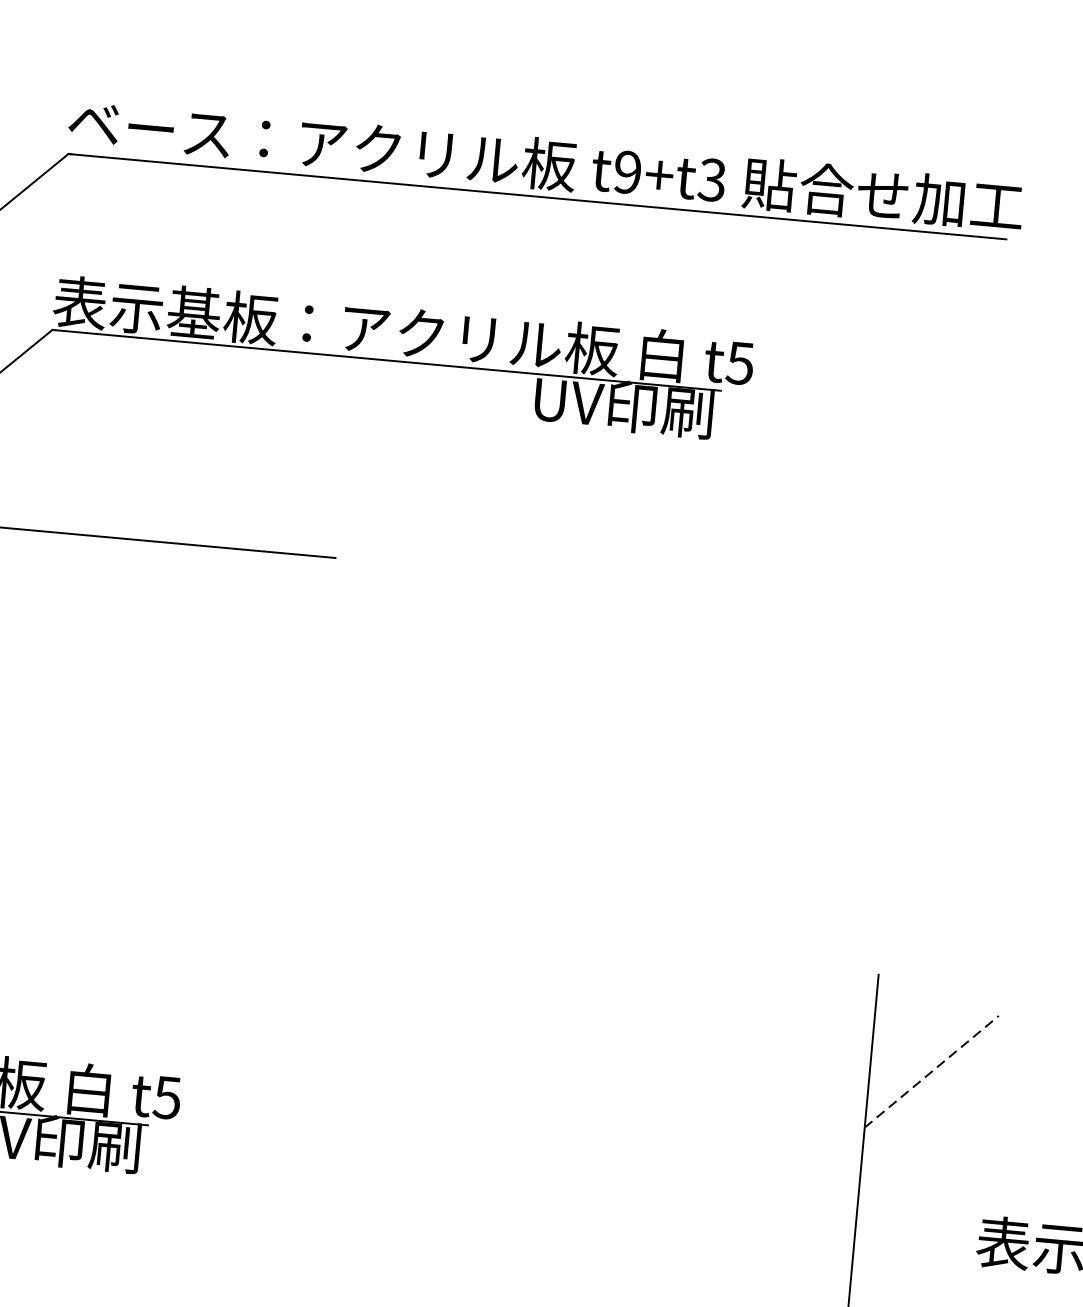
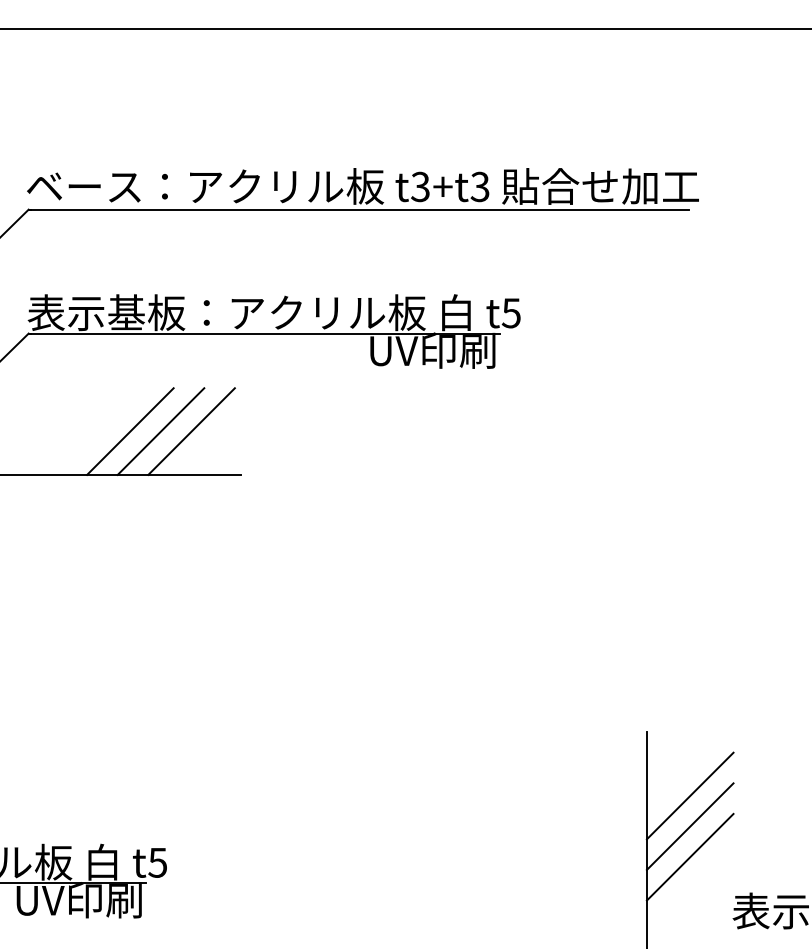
text: (627, 173) -> (420, 187), t9+t3 -> t3+t3
line: (184, 482) -> (130, 431), added
line: (226, 485) -> (160, 431), added
line: (270, 489) -> (191, 431), added
line: (932, 1071) -> (690, 795), dashed -> solid
line: (926, 1114) -> (689, 826), added
line: (922, 1157) -> (689, 856), added

